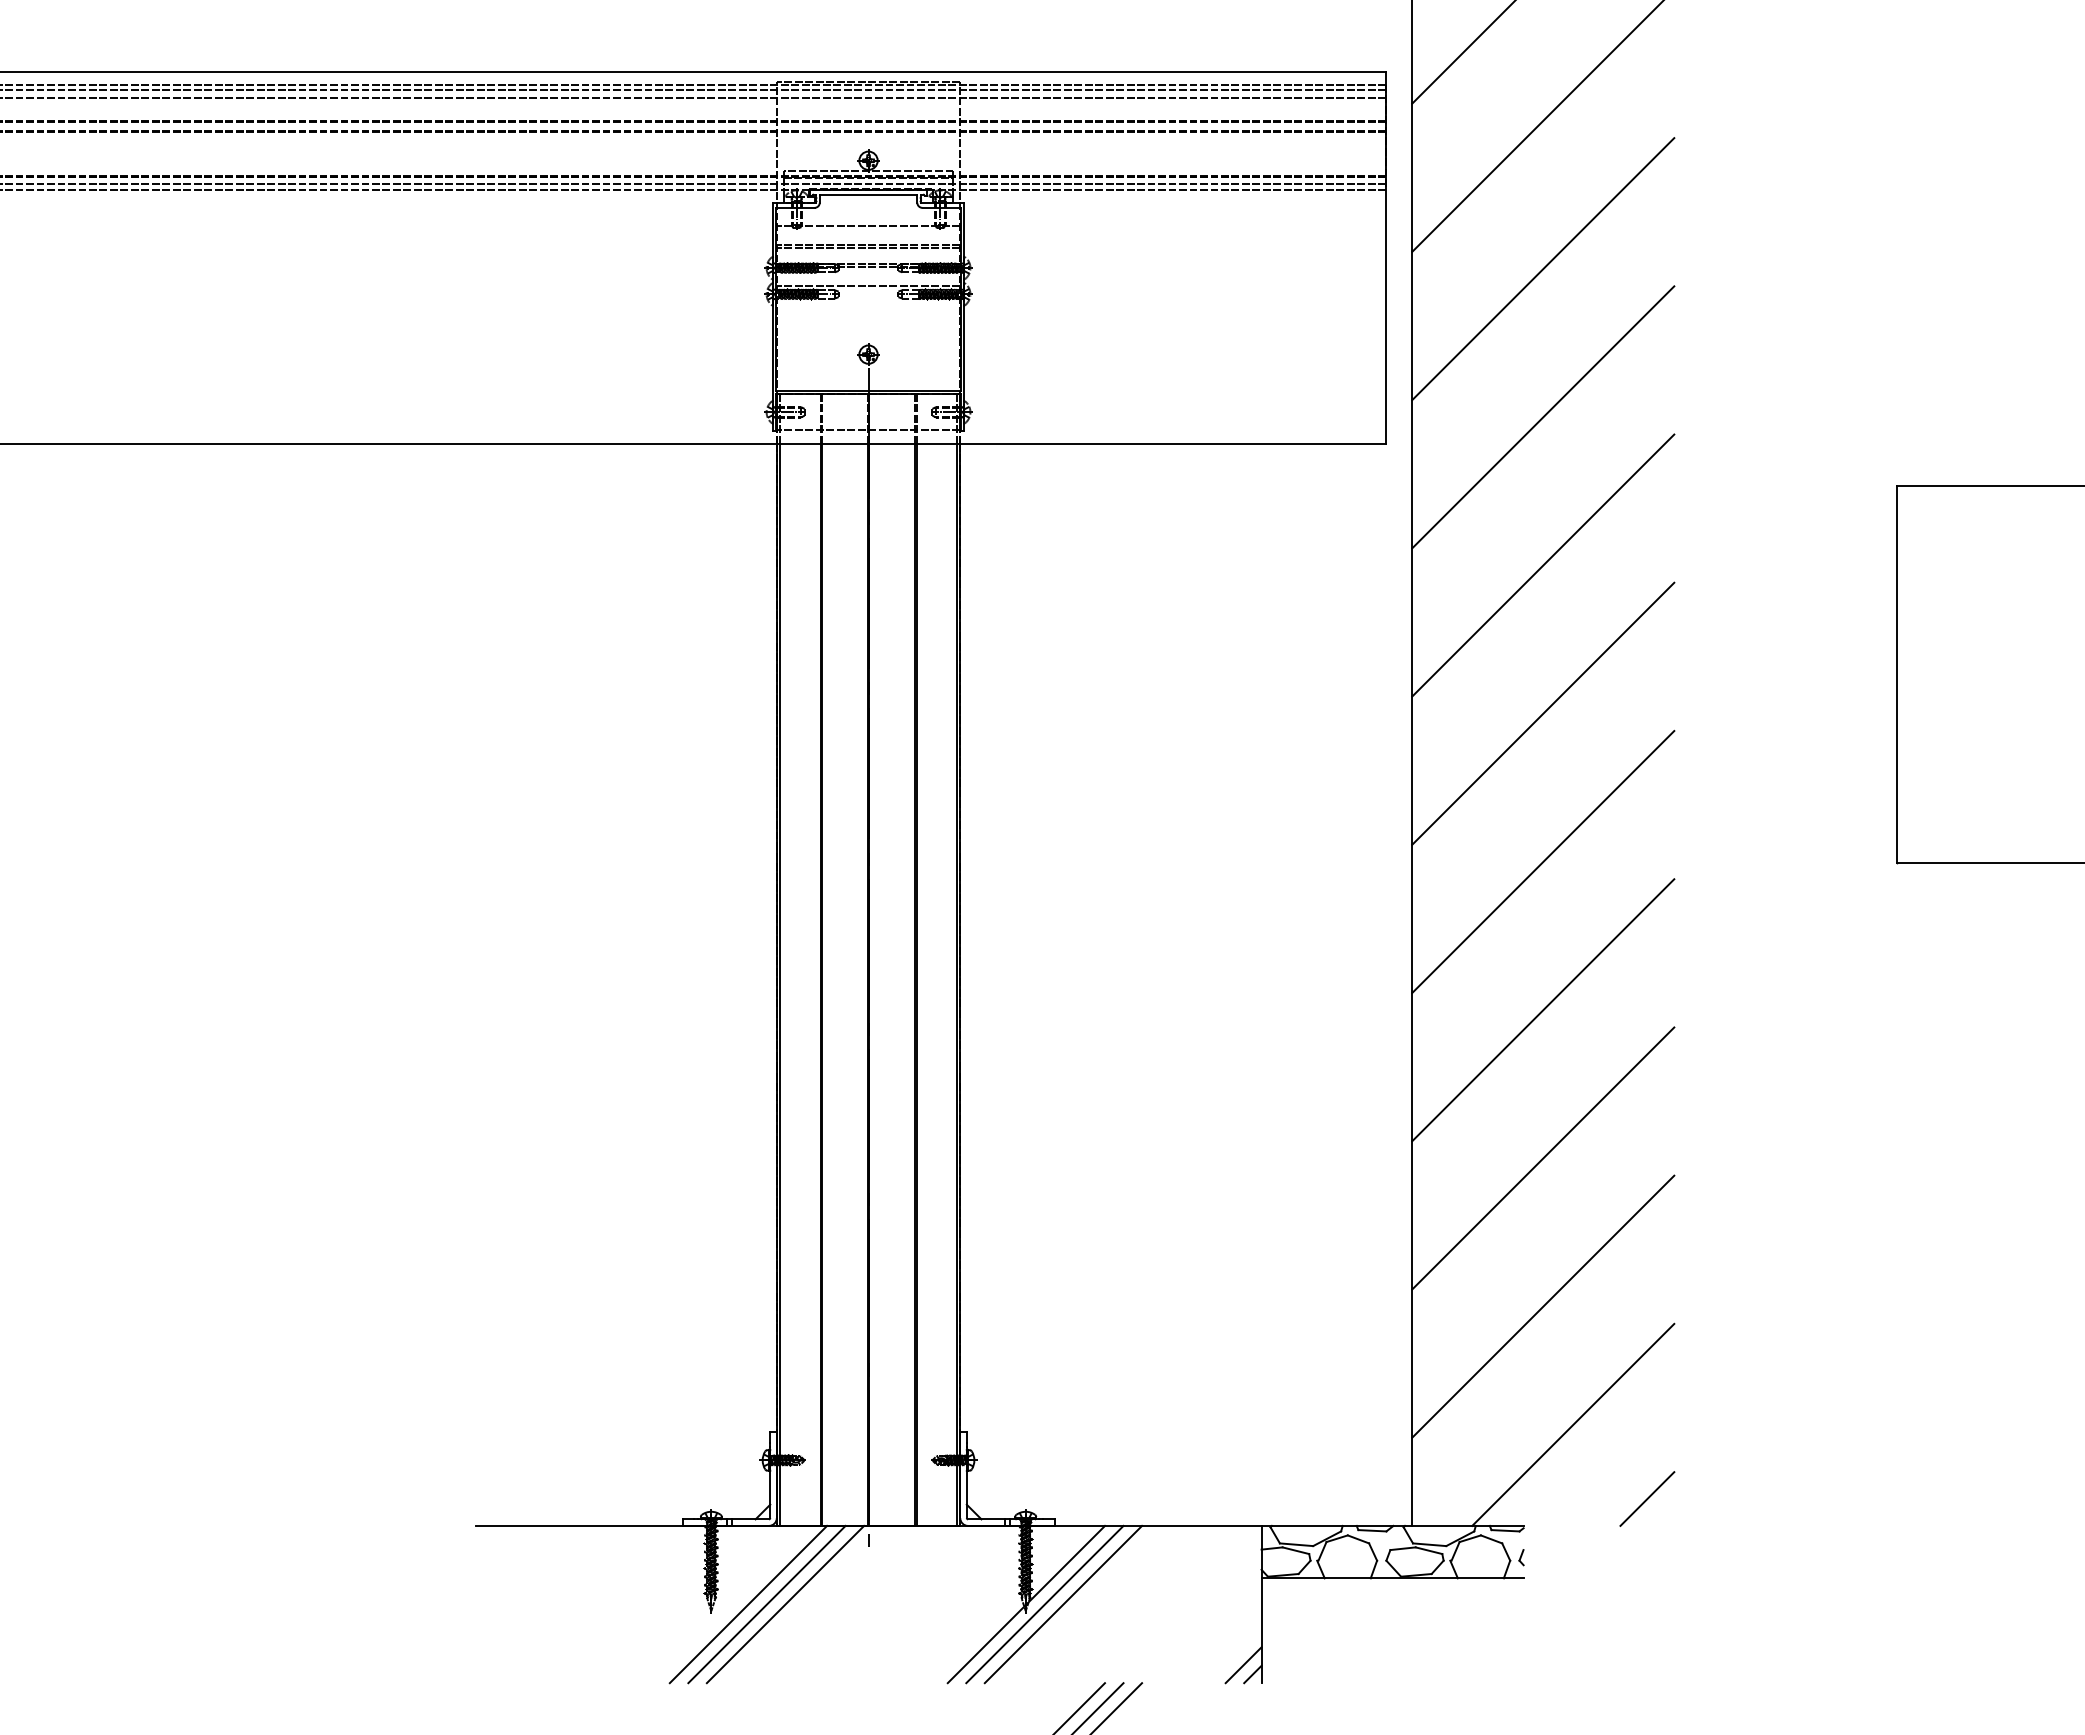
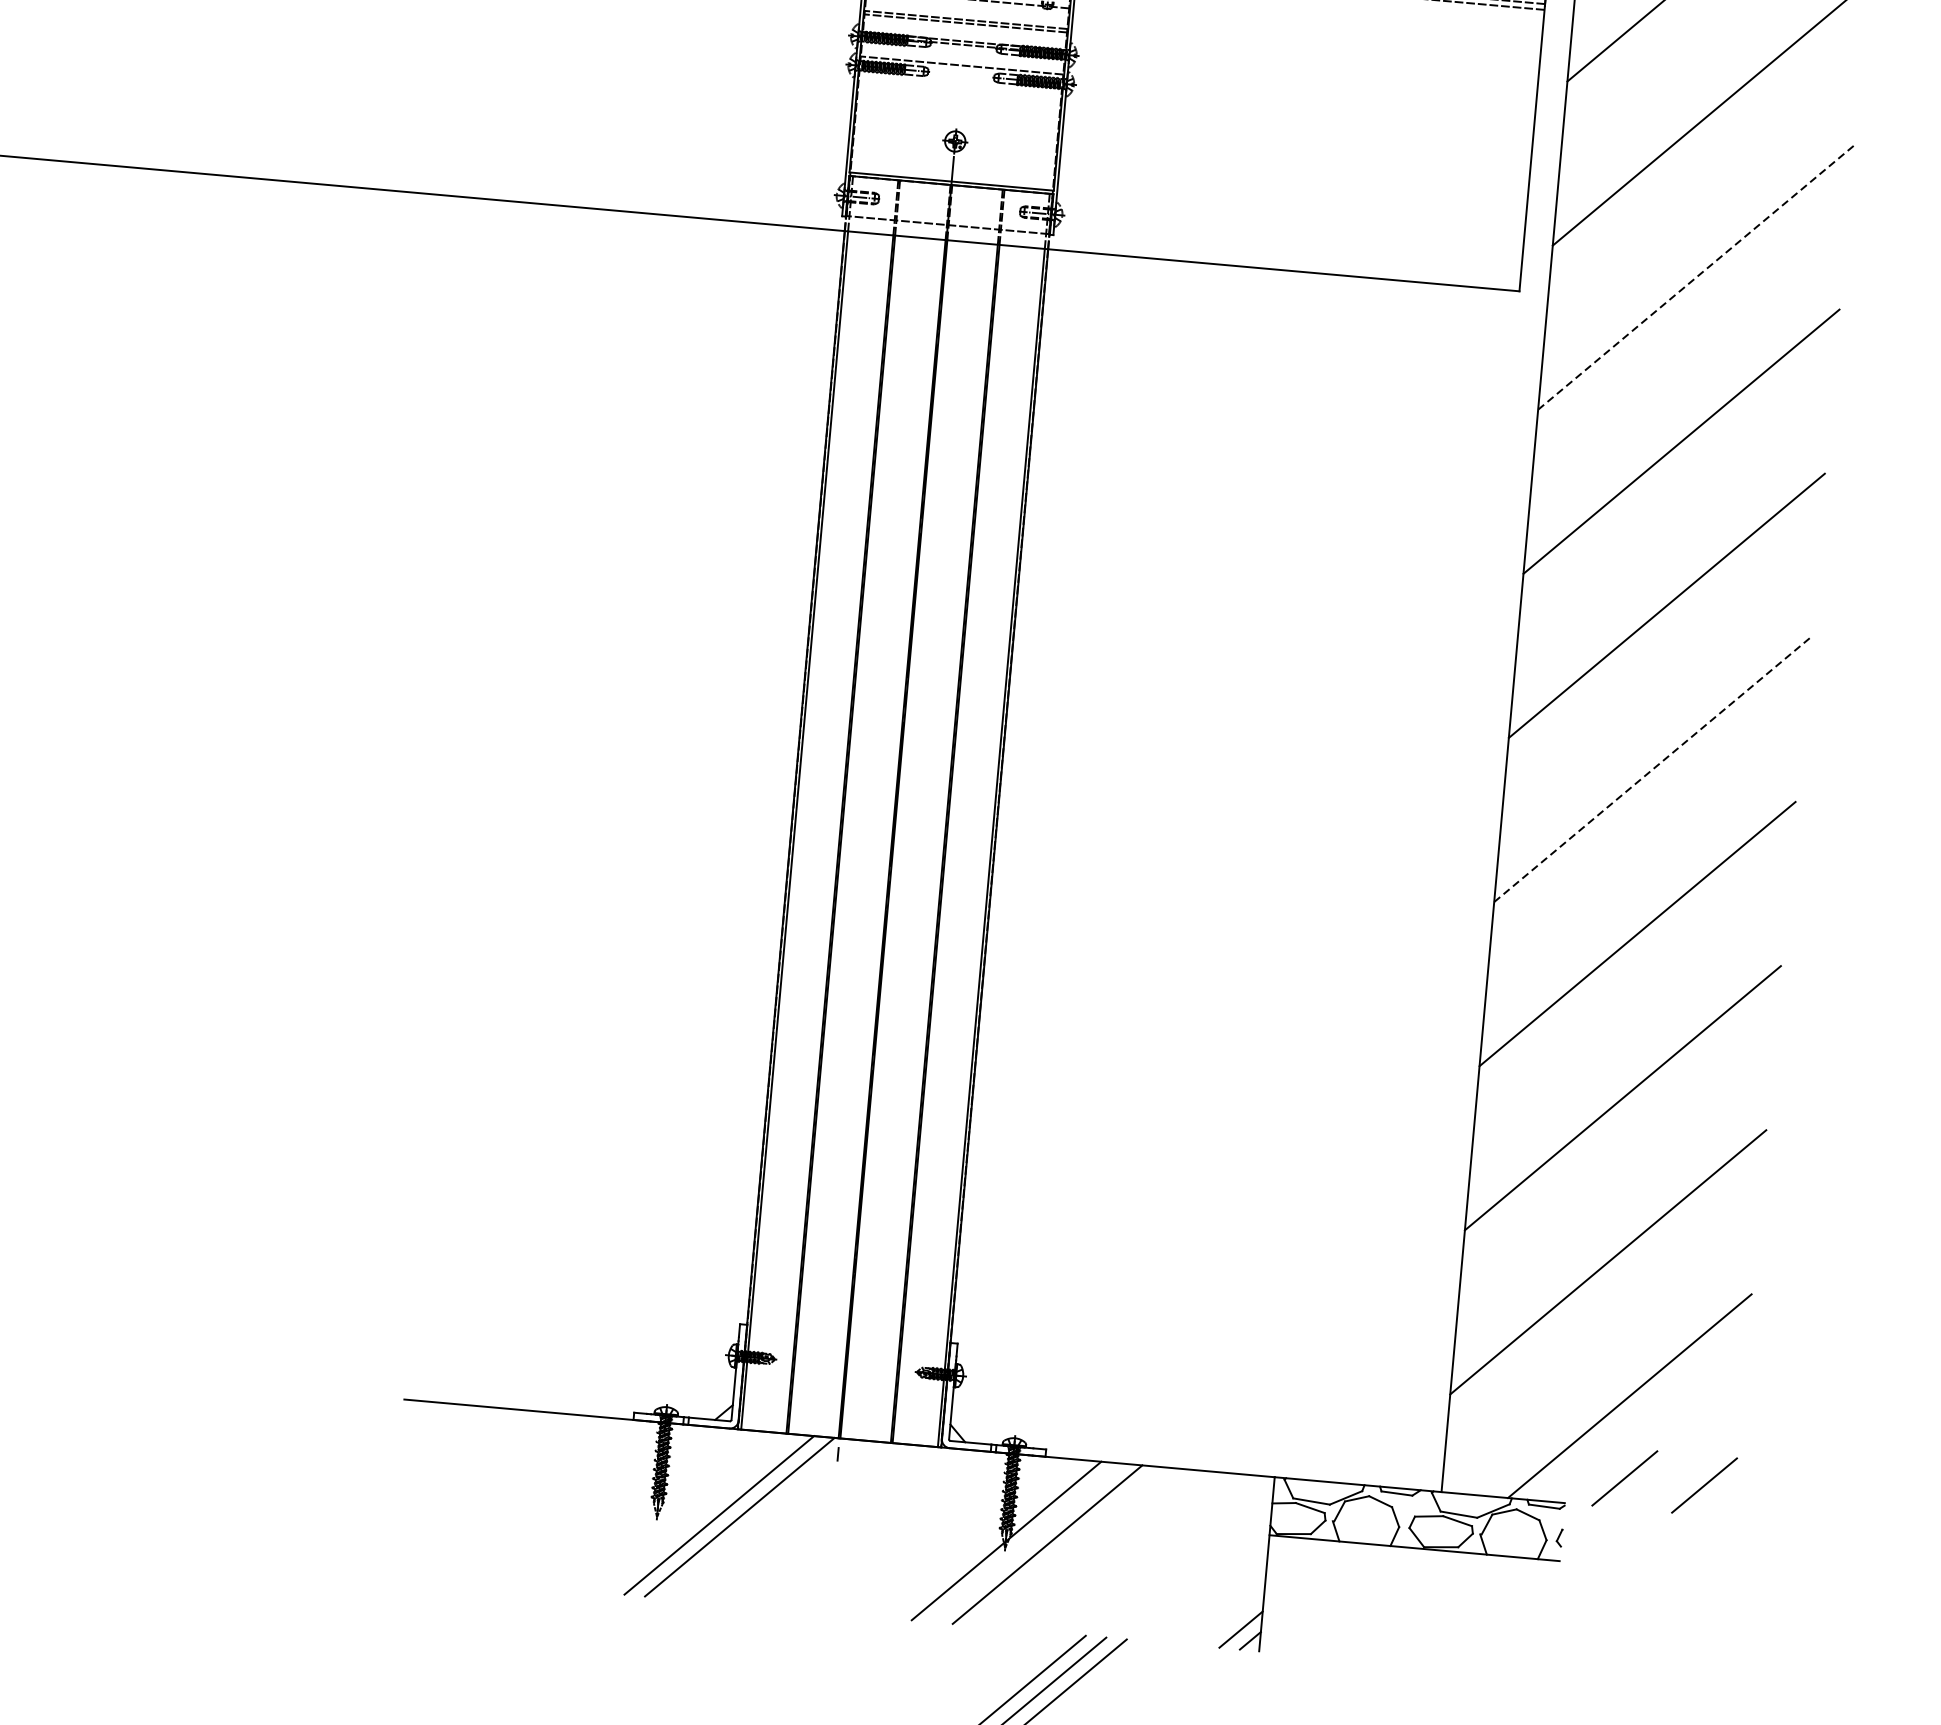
line: (1543, 417) -> (1696, 277), solid -> dashed
line: (1543, 861) -> (1652, 769), solid -> dashed
line: (1575, 1498) -> (1624, 1477), added
line: (748, 1604) -> (698, 1513), removed
line: (1044, 1604) -> (1026, 1542), removed

